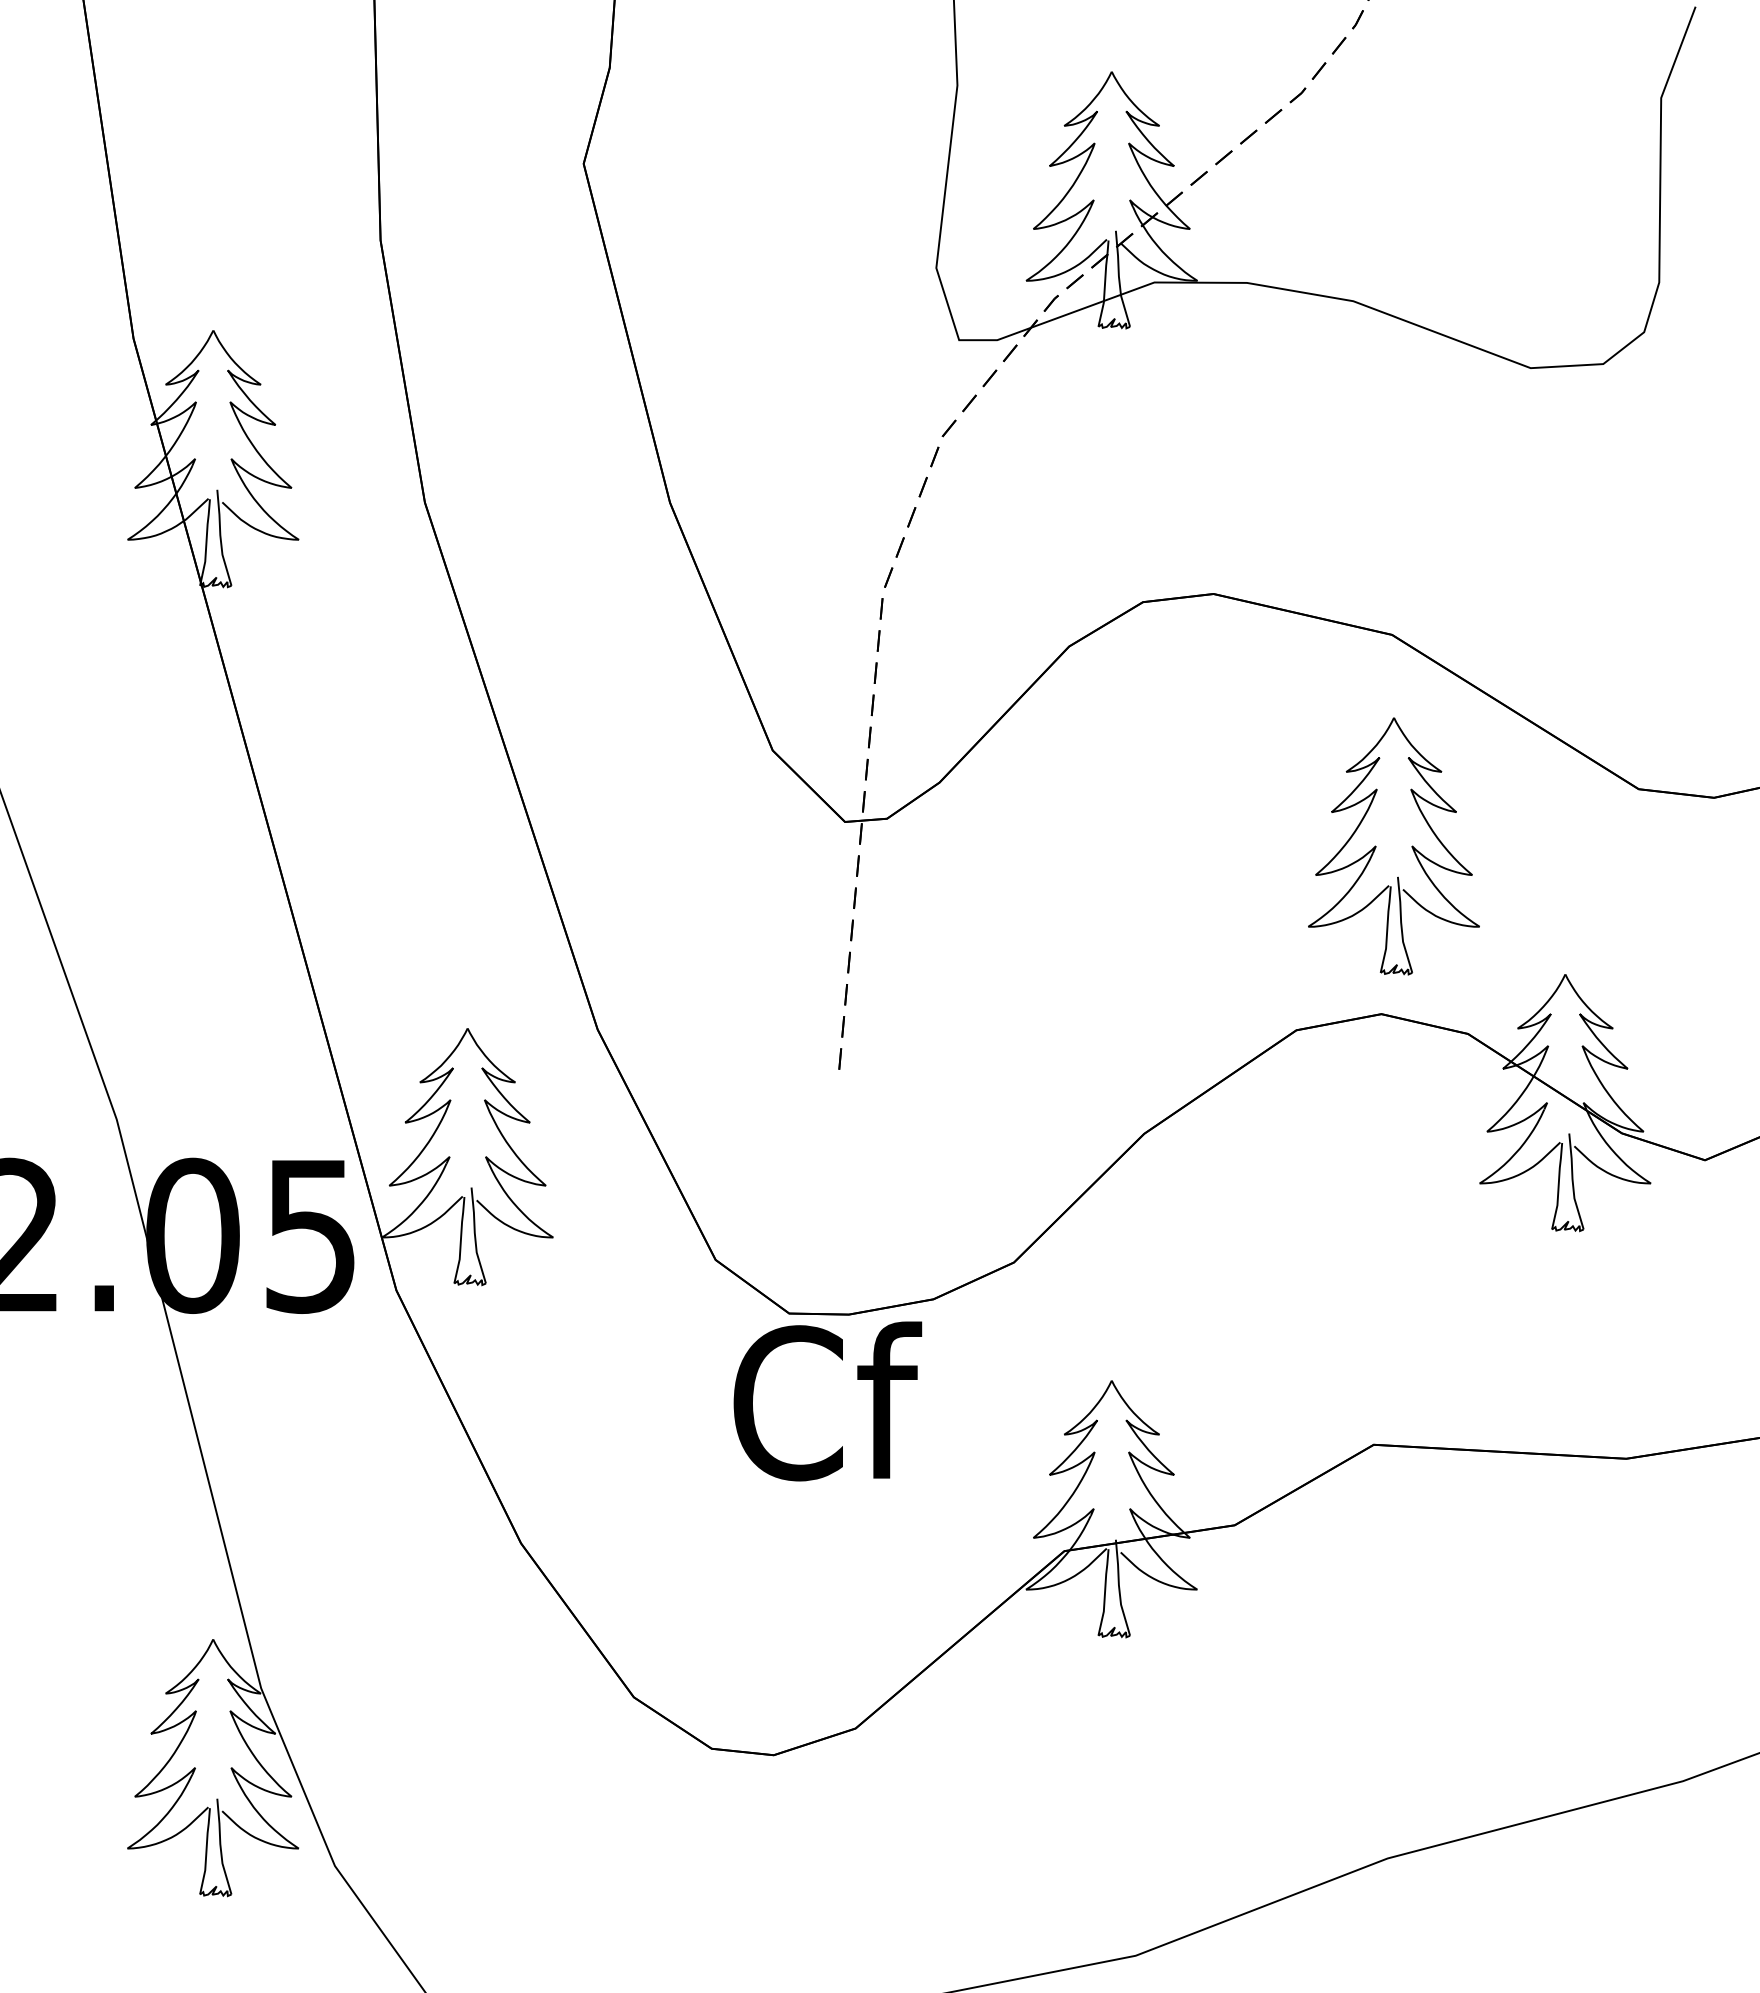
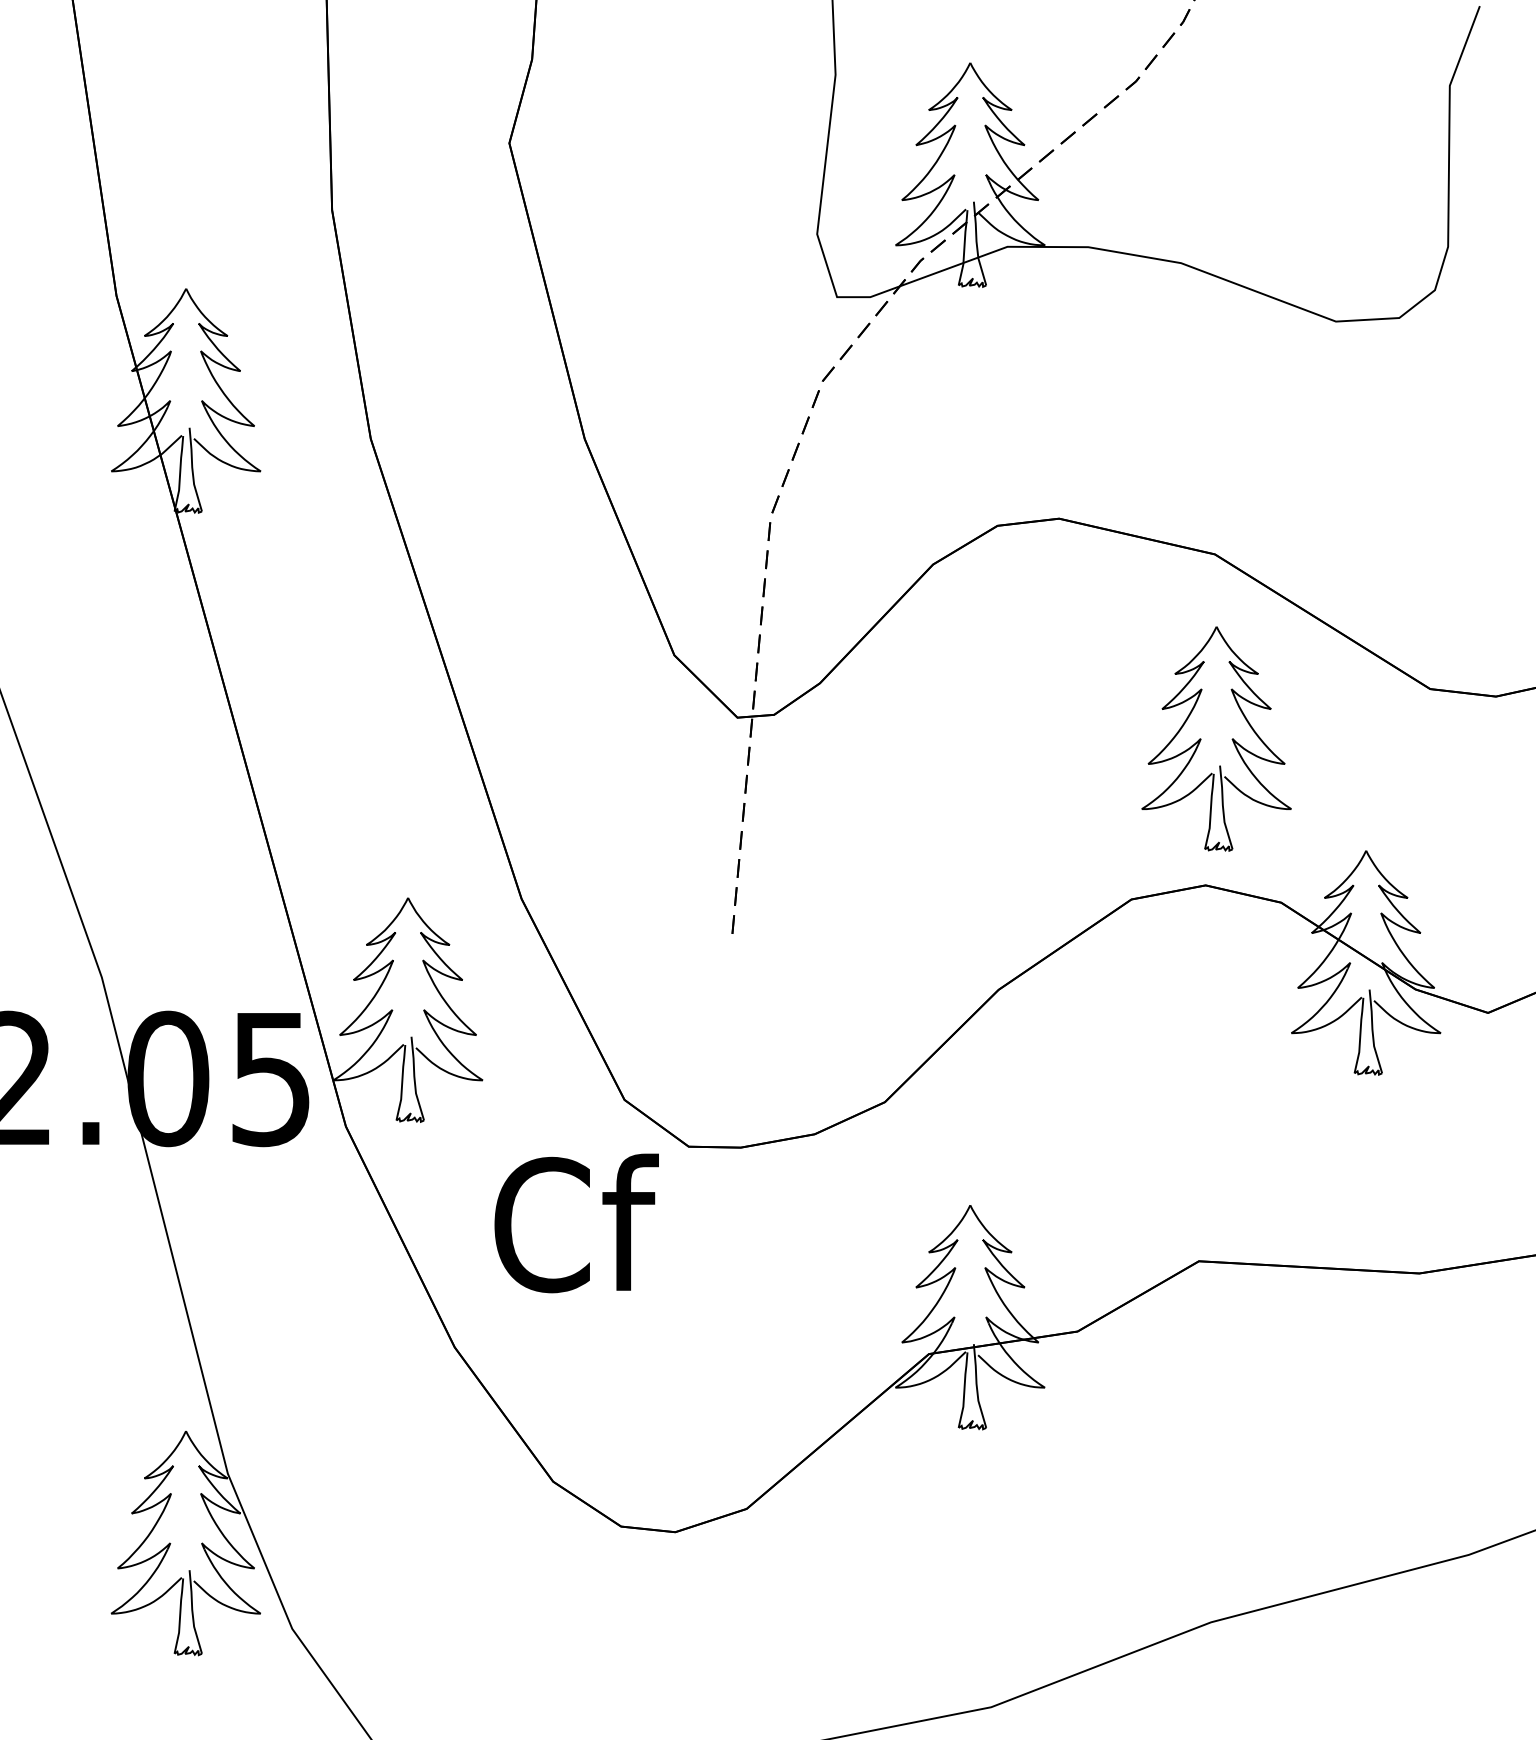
text: (827, 1401) -> (576, 1223), moved

